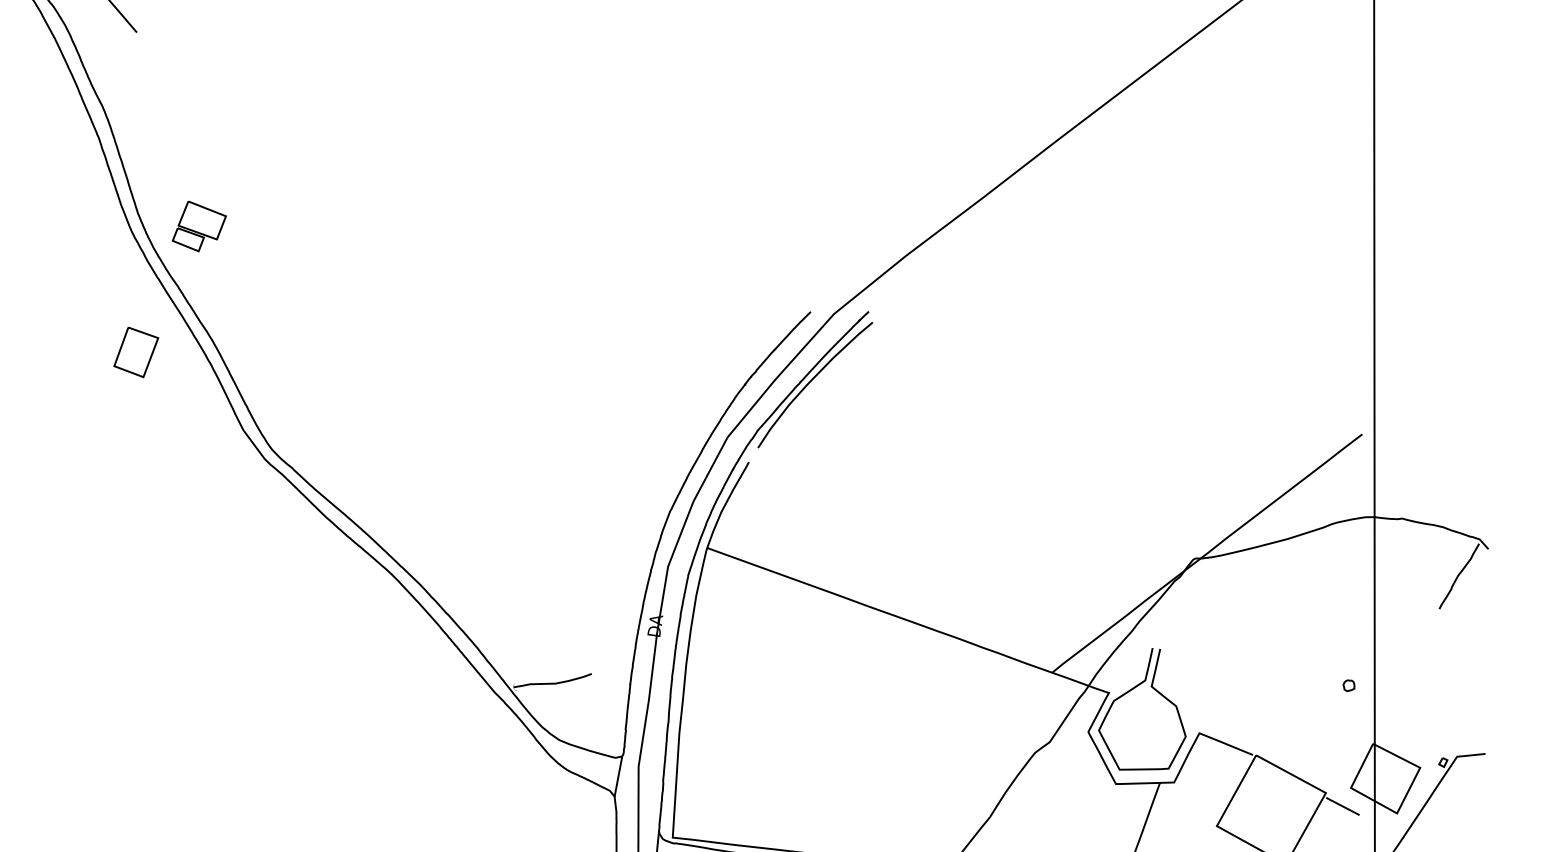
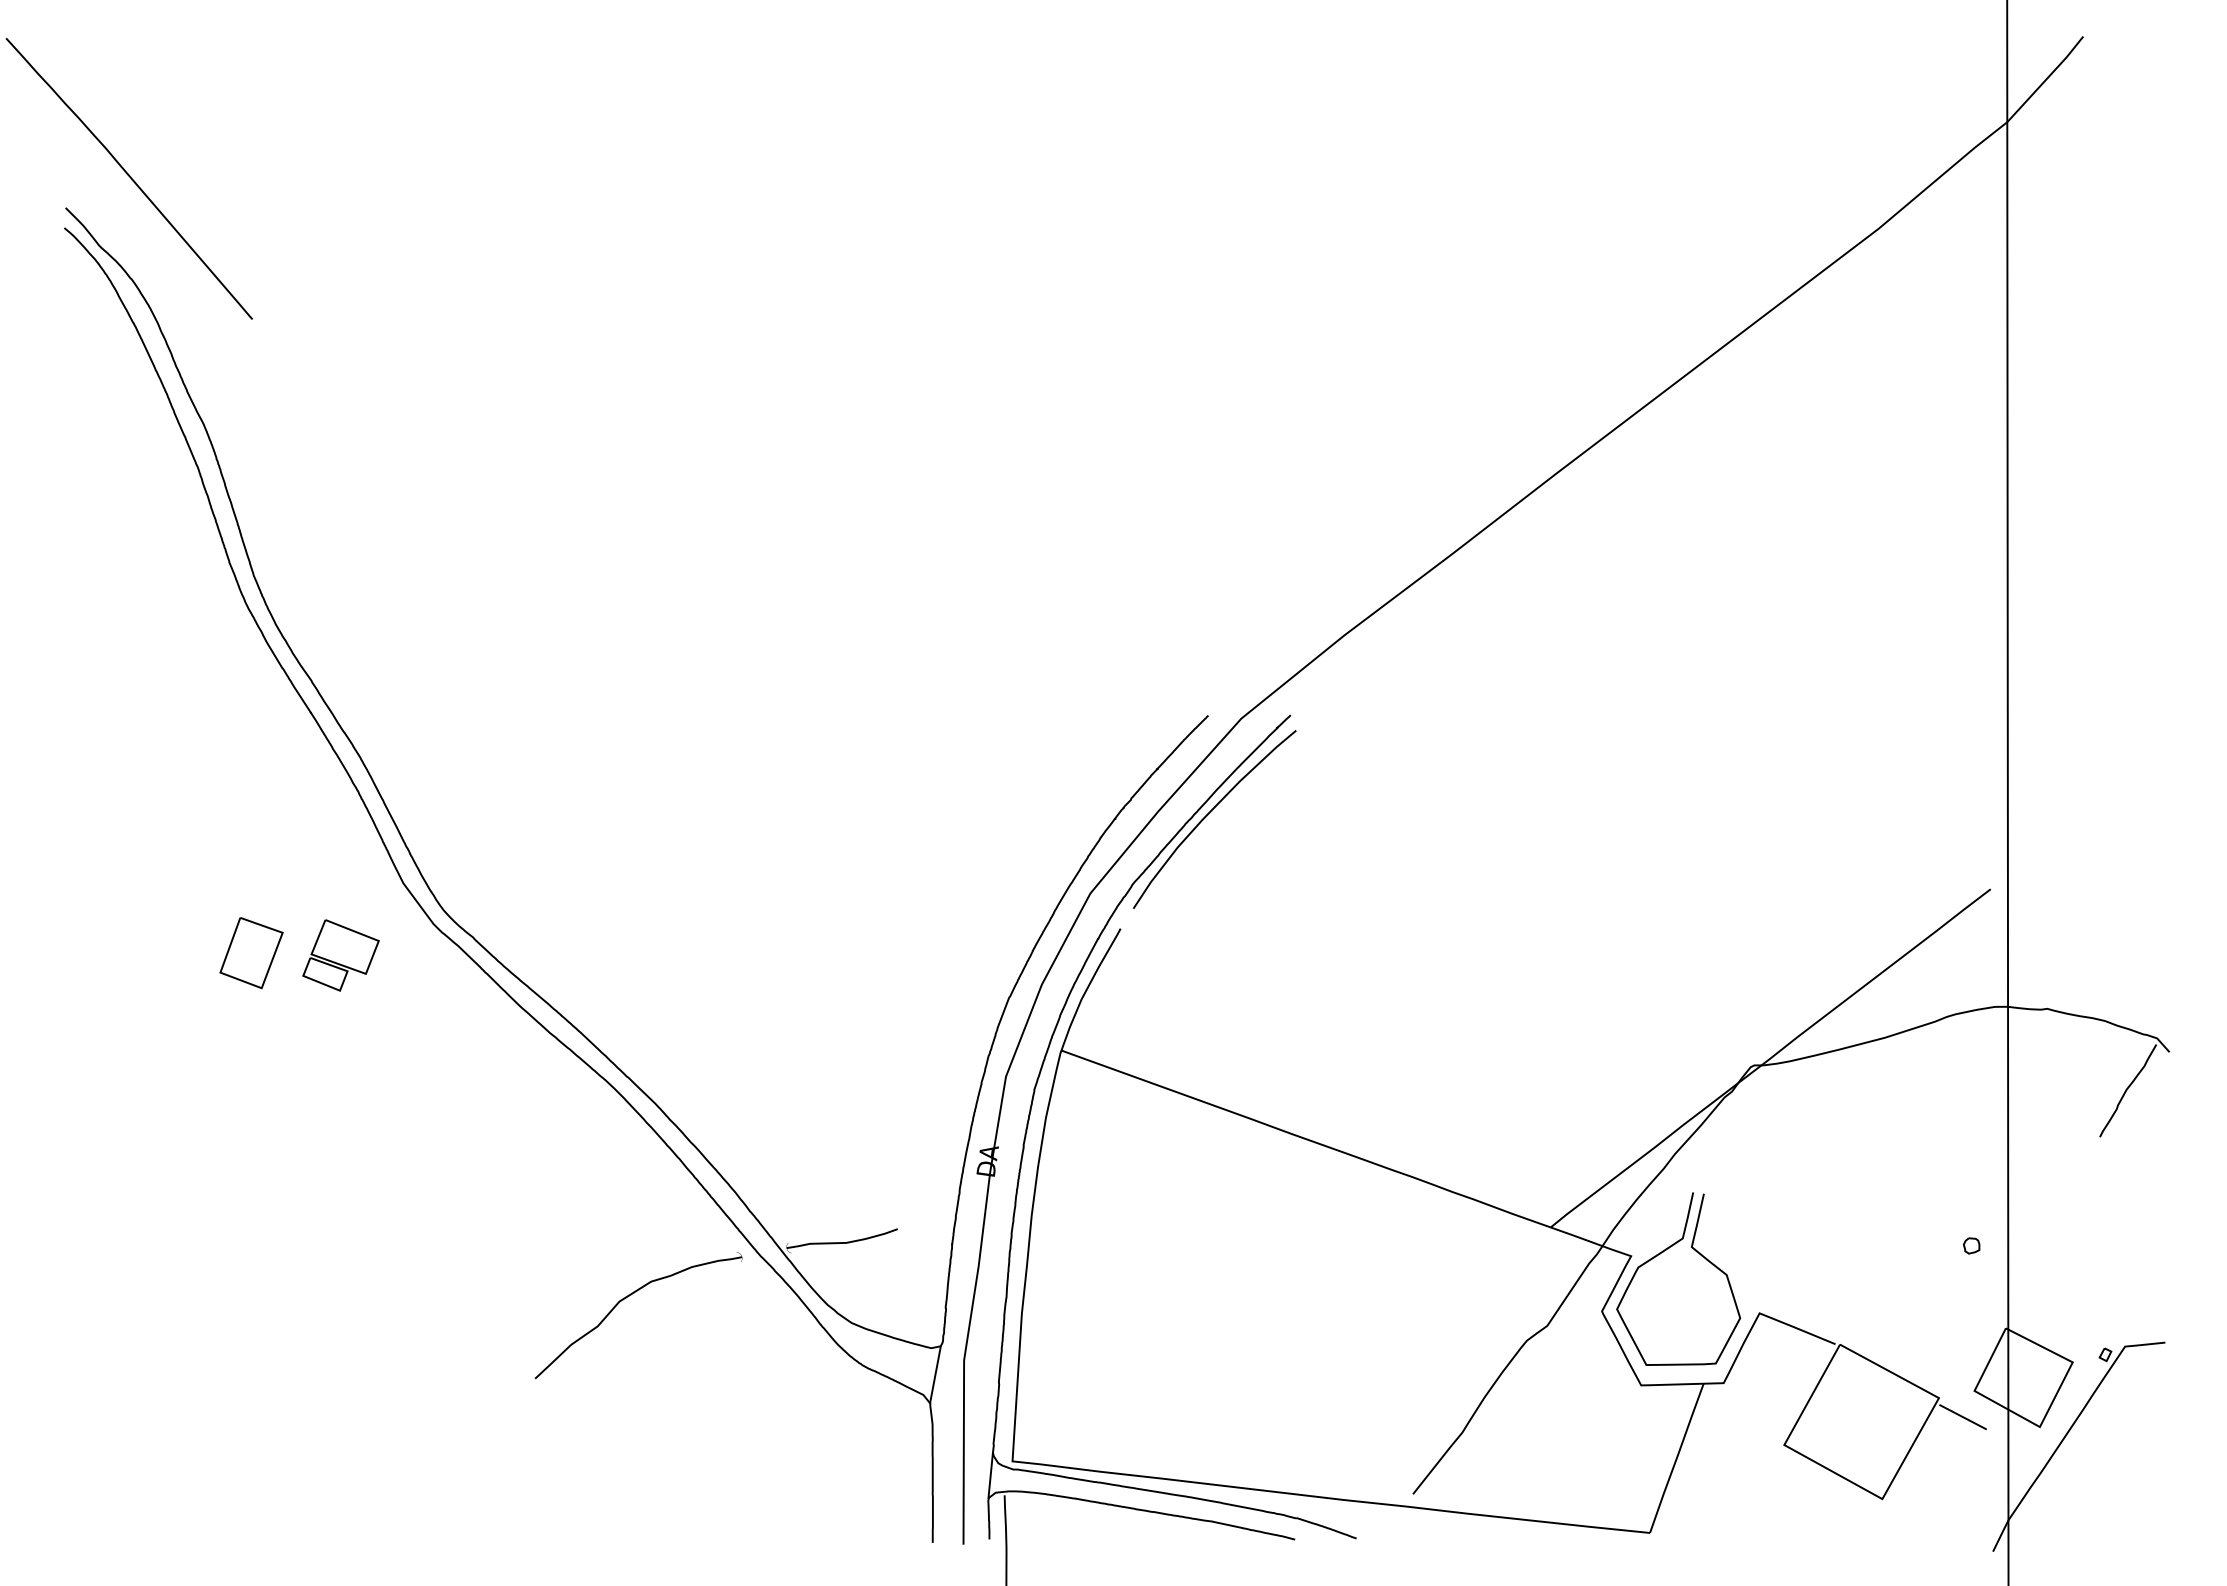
part: (198, 226) -> (340, 955), moved
part: (136, 352) -> (251, 953), moved
part: (400, 722) -> (626, 1298), added

